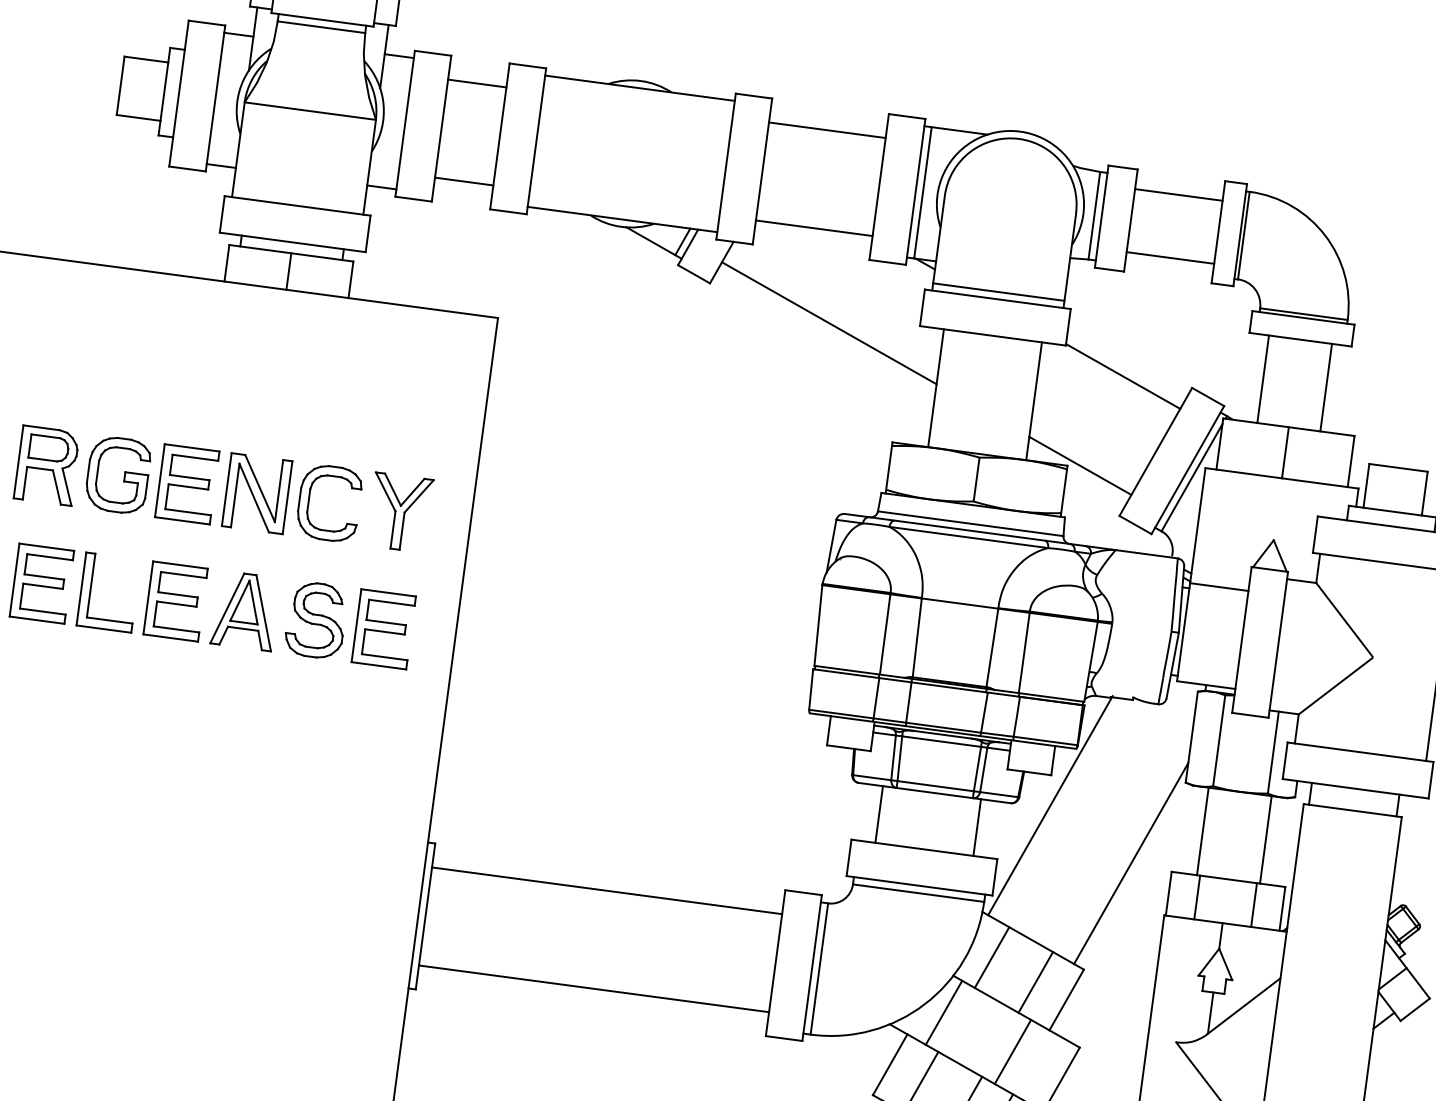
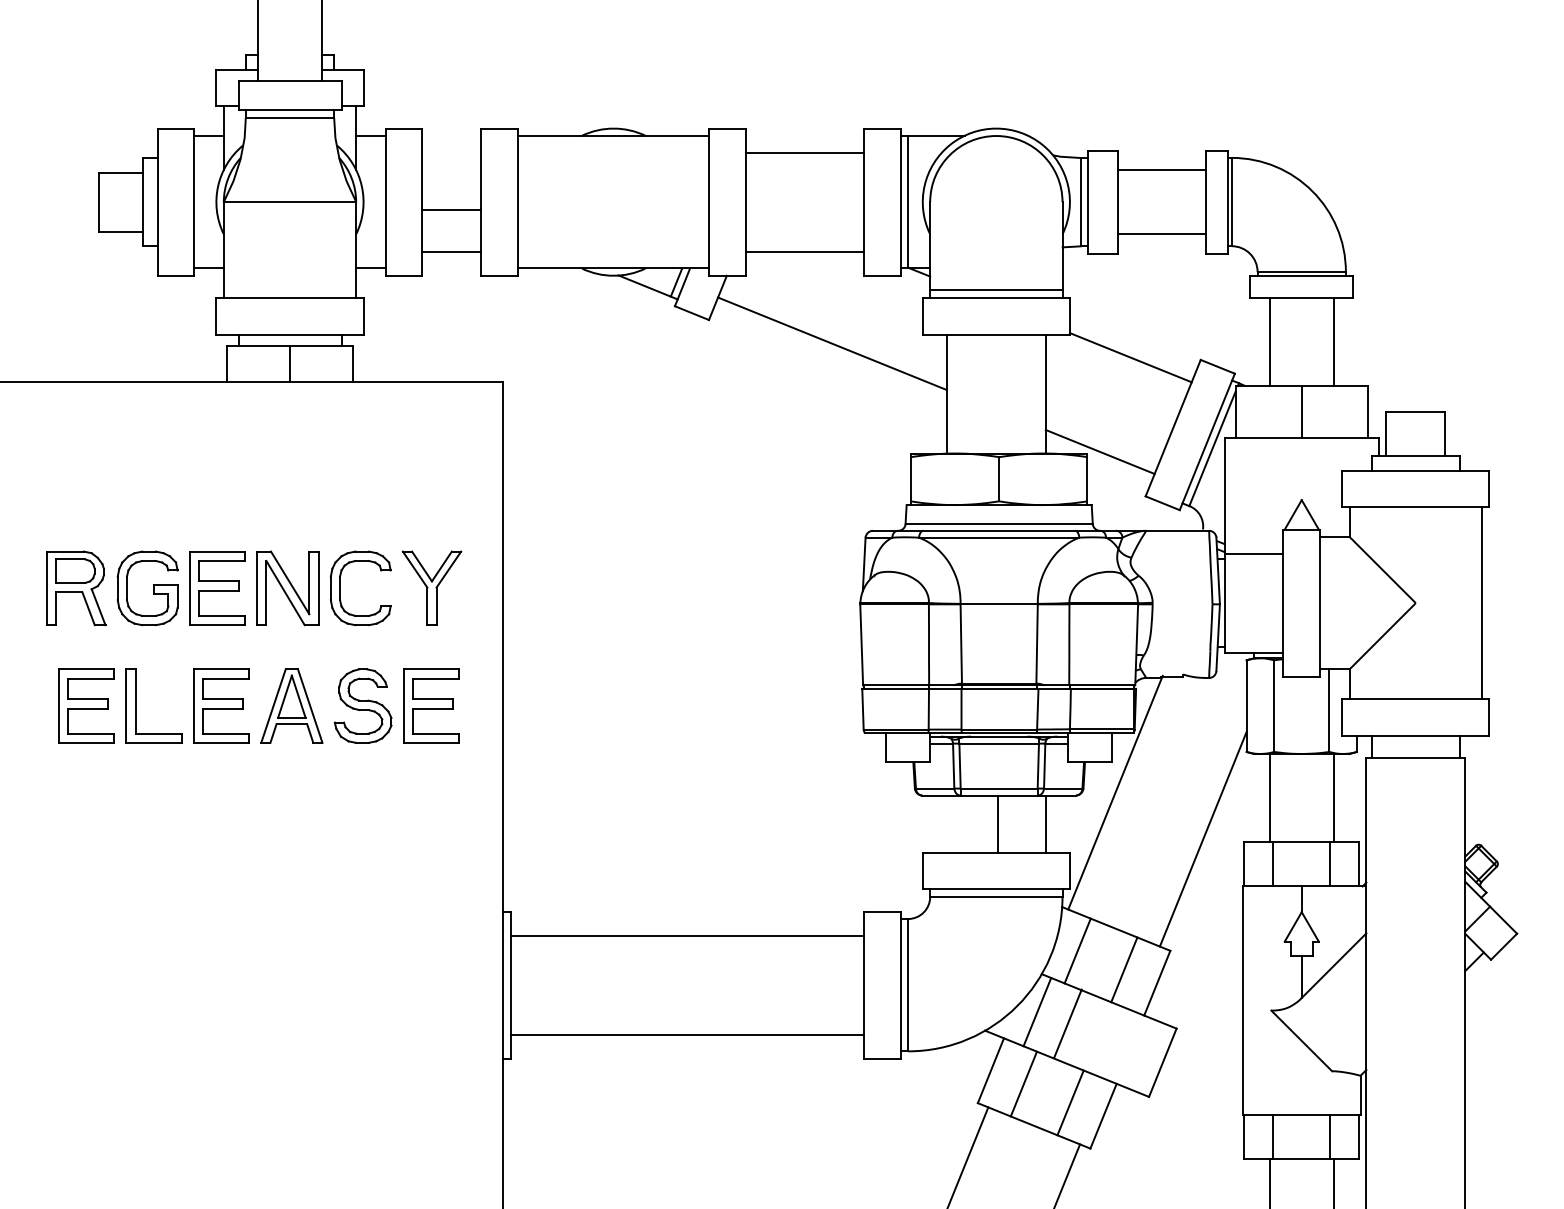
line: (476, 83) -> (451, 209), moved
line: (878, 813) -> (997, 823), moved
line: (1012, 1051) -> (1067, 1023), moved

